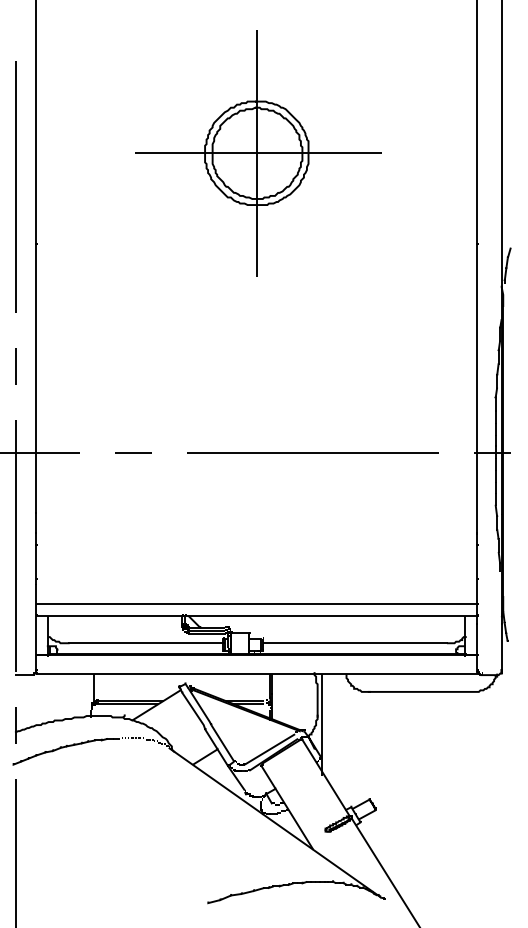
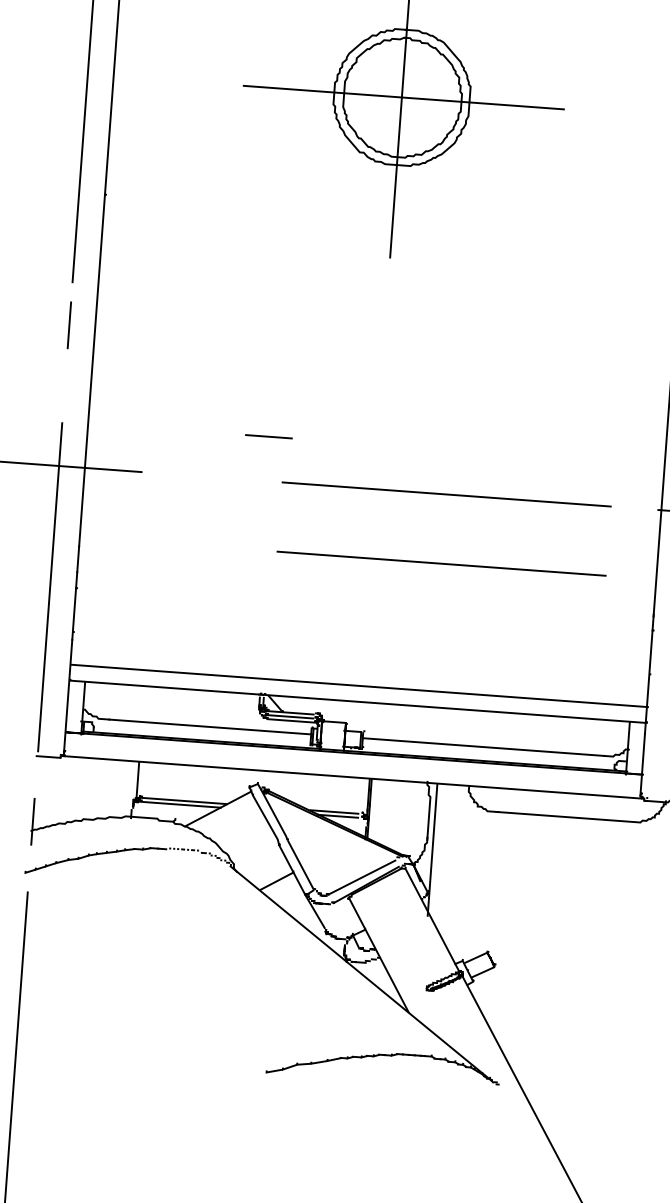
line: (15, 366) -> (68, 325), moved
line: (133, 452) -> (268, 436), moved
line: (312, 505) -> (440, 562), added

